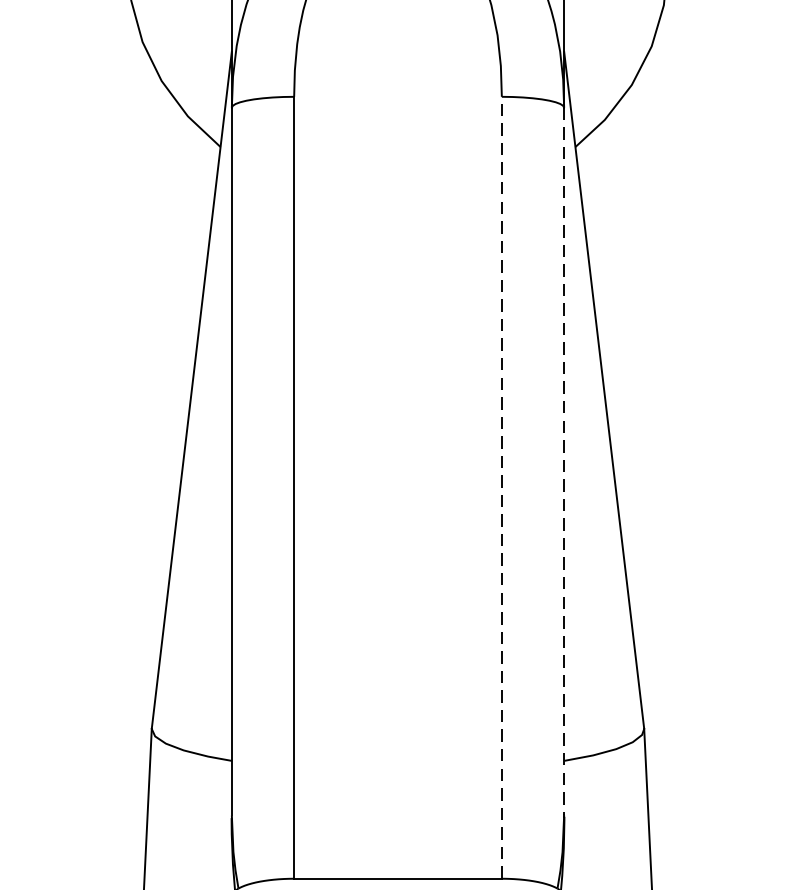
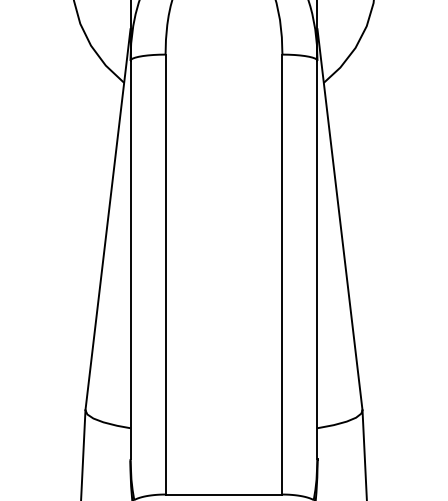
line: (564, 462) -> (317, 260), dashed -> solid
line: (501, 487) -> (282, 274), dashed -> solid

